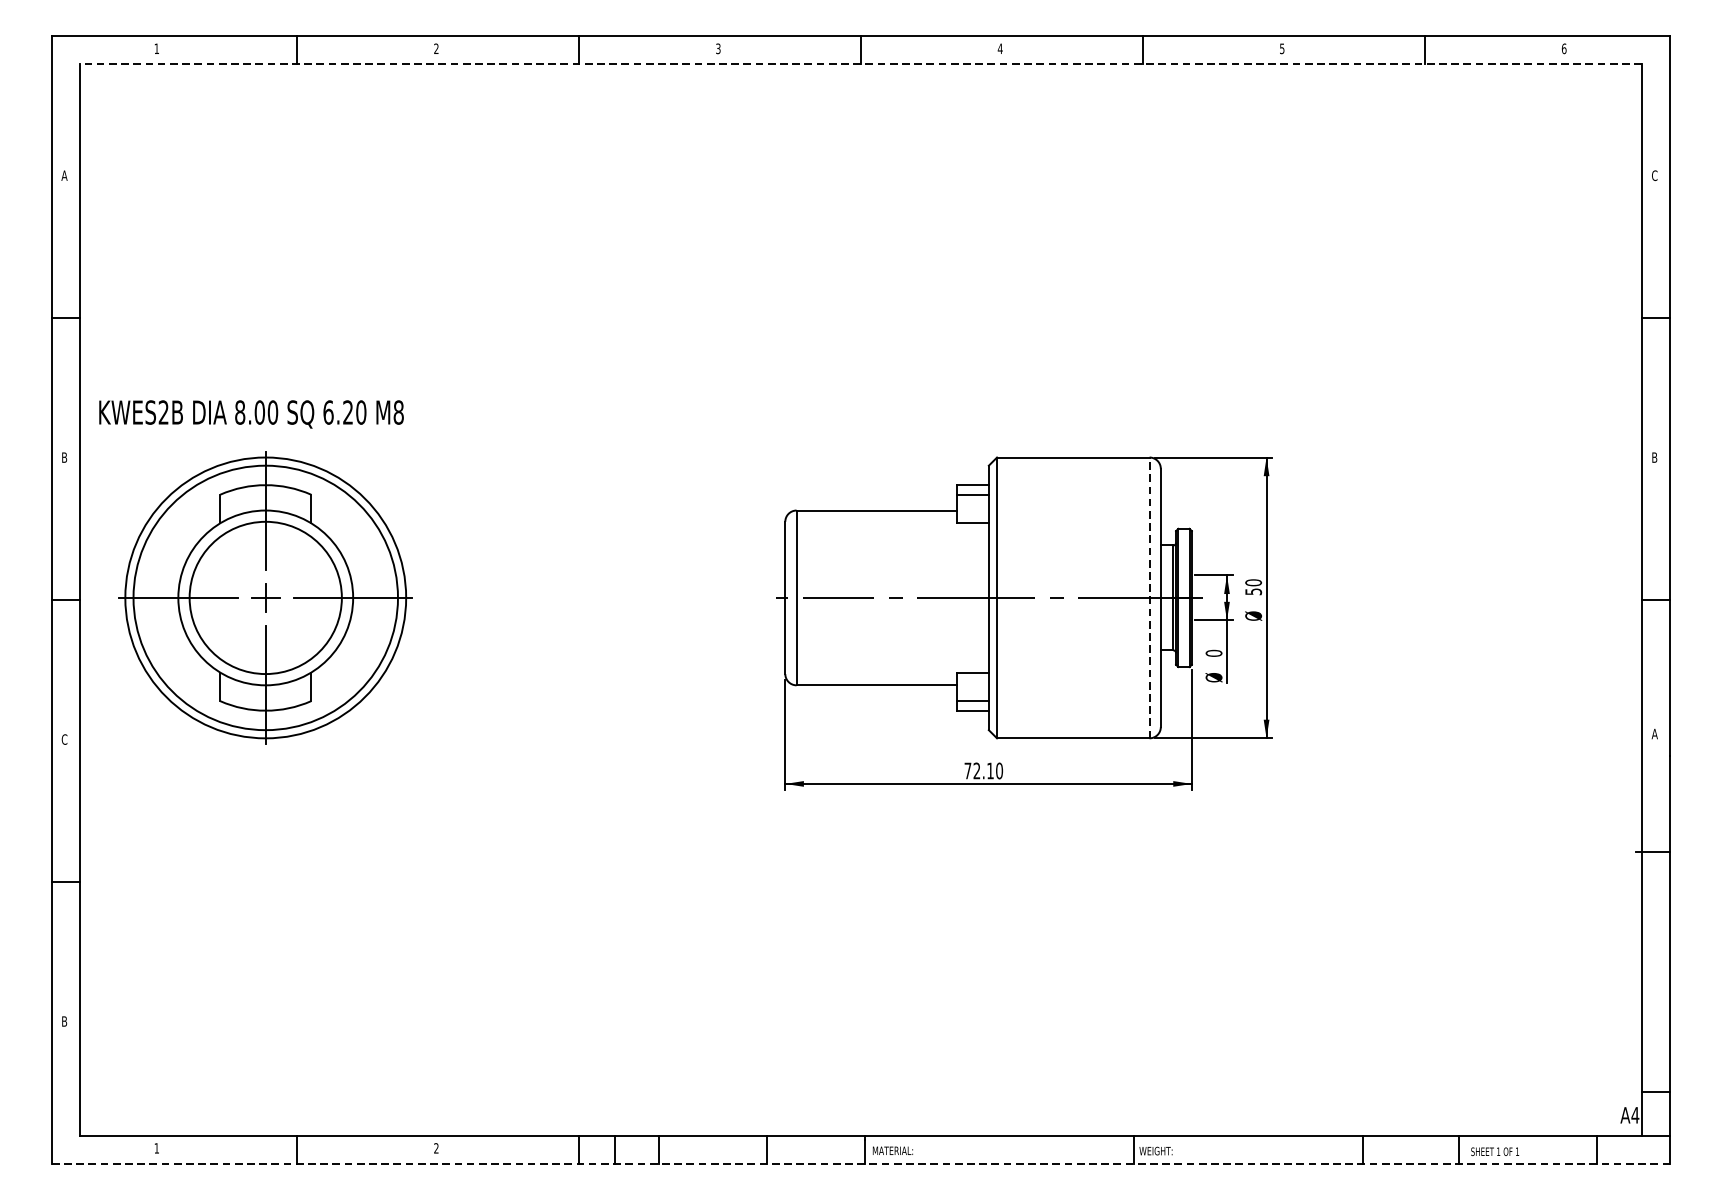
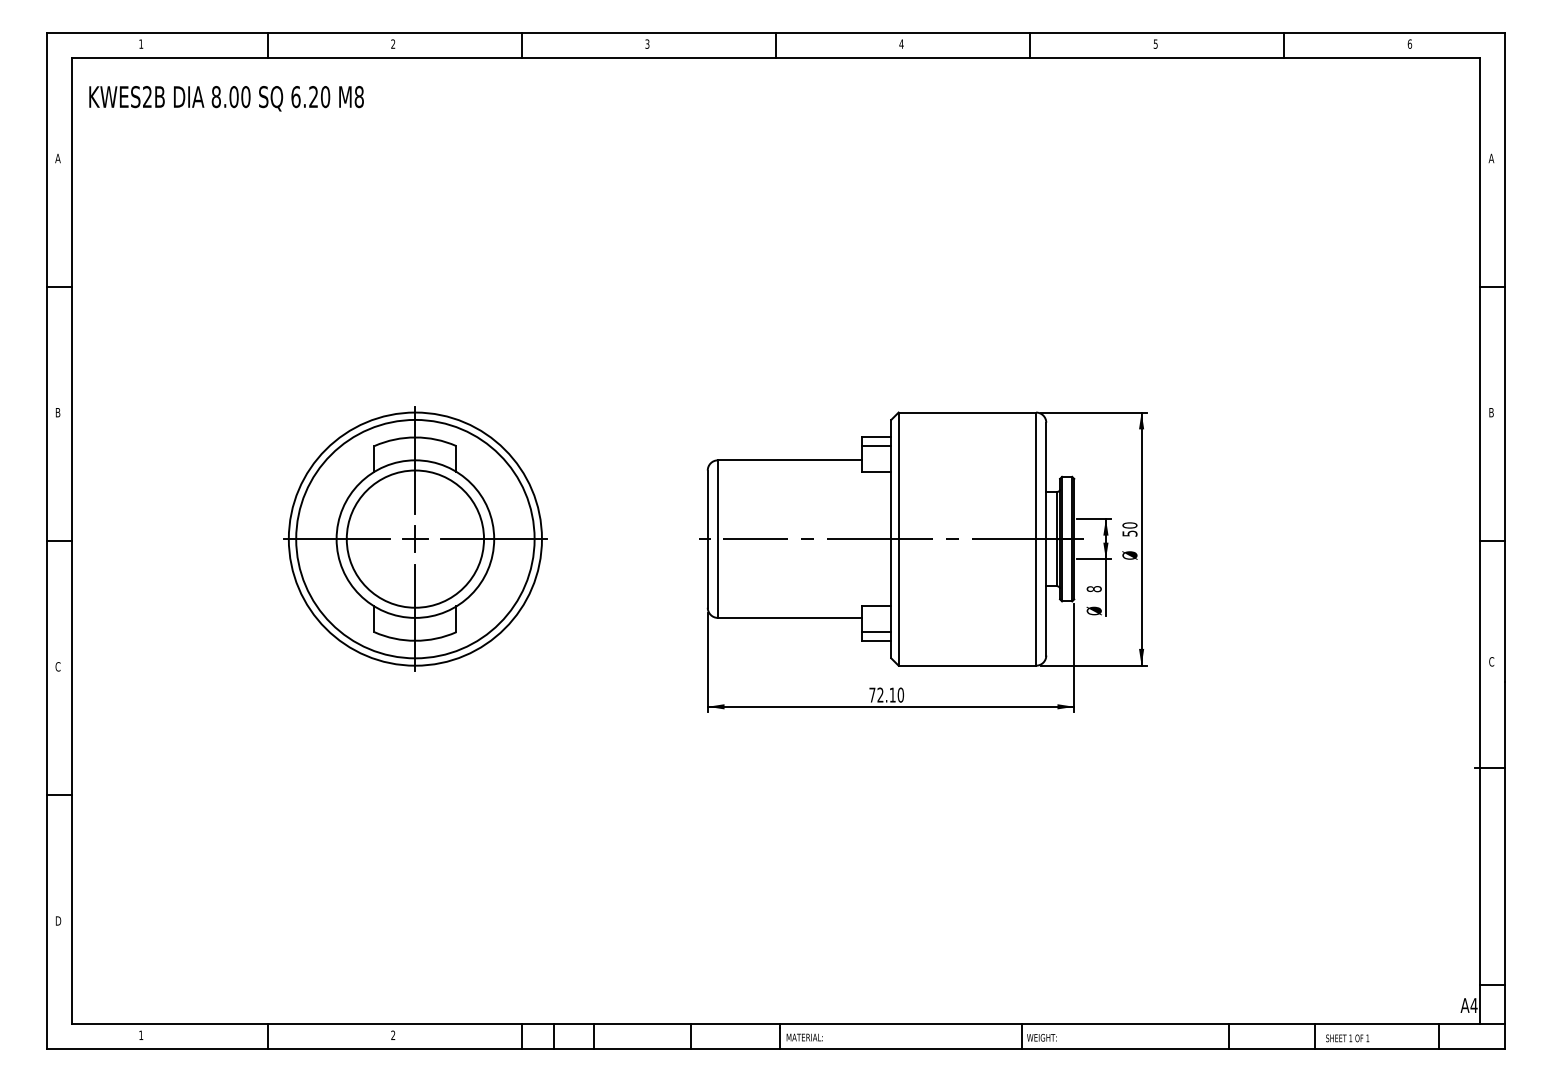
line: (860, 64) -> (775, 58), dashed -> solid
text: (1654, 175) -> (1491, 158), C -> A
text: (251, 414) -> (226, 98), moved
part: (265, 597) -> (415, 538), moved
line: (1149, 598) -> (1036, 539), dashed -> solid
text: (1214, 653) -> (1094, 589), 0 -> 8
text: (1654, 733) -> (1491, 661), A -> C
text: (65, 1020) -> (58, 920), B -> D
line: (861, 1164) -> (776, 1049), dashed -> solid

